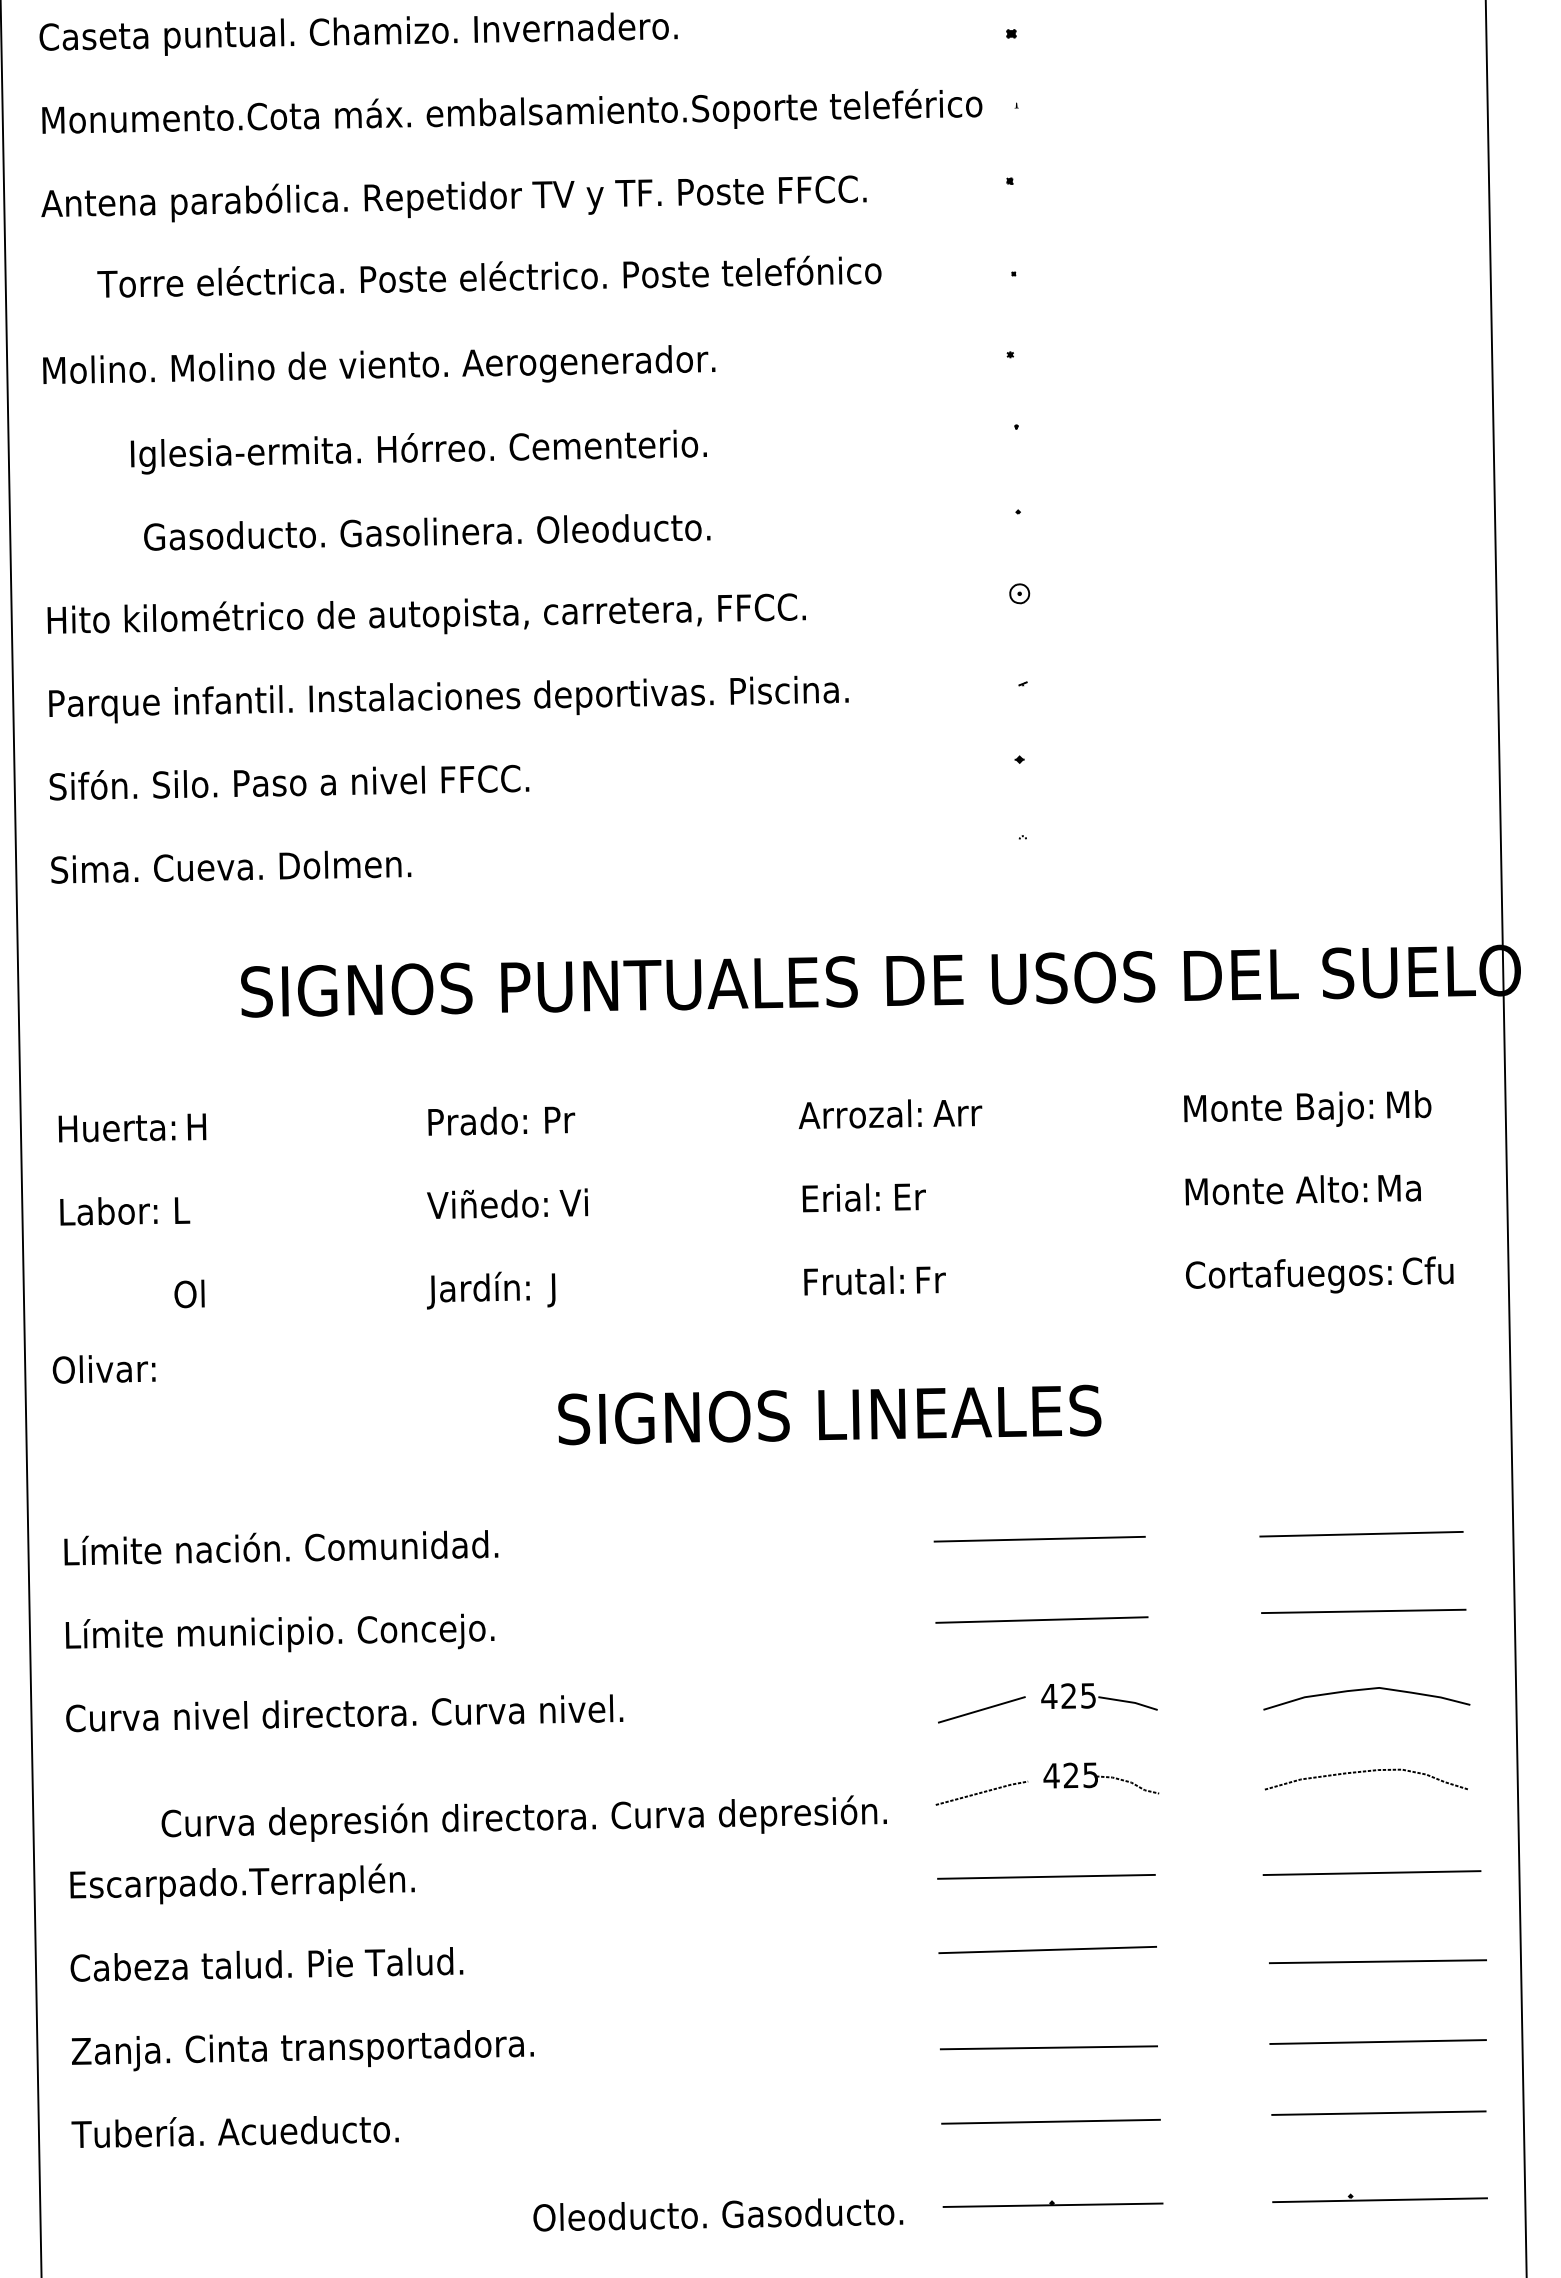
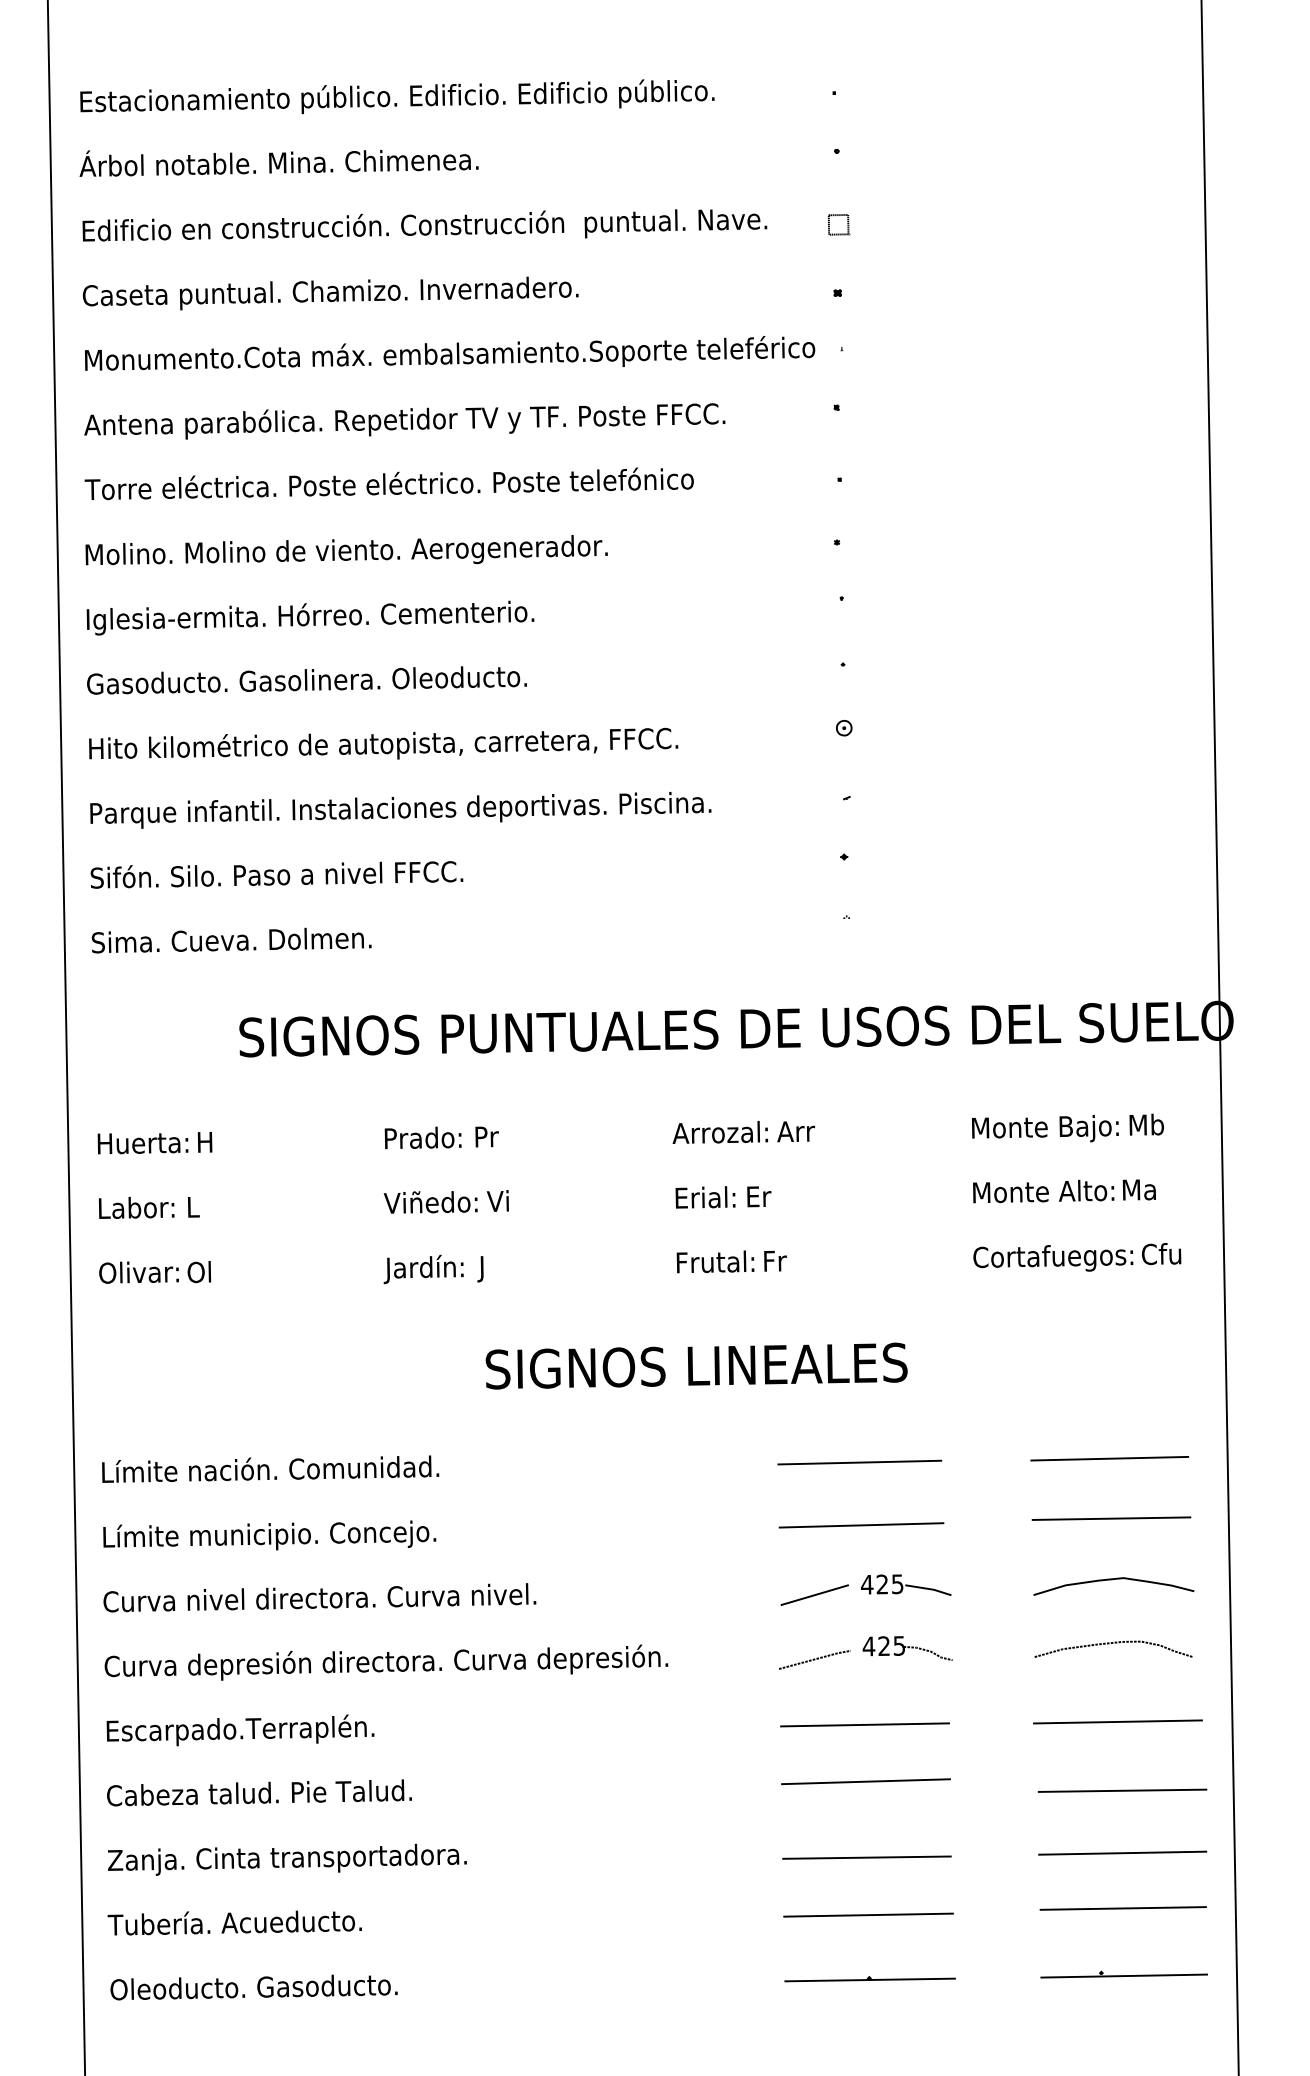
text: (488, 276) -> (388, 483), moved
text: (418, 451) -> (310, 617), moved
text: (426, 532) -> (306, 680), moved
text: (103, 1369) -> (138, 1272), moved
text: (524, 1818) -> (386, 1662), moved
text: (717, 2214) -> (253, 1987), moved

